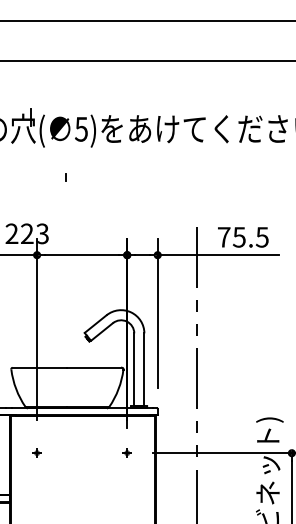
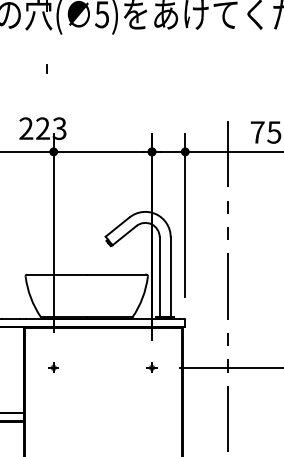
line: (65, 177) -> (46, 68), moved

